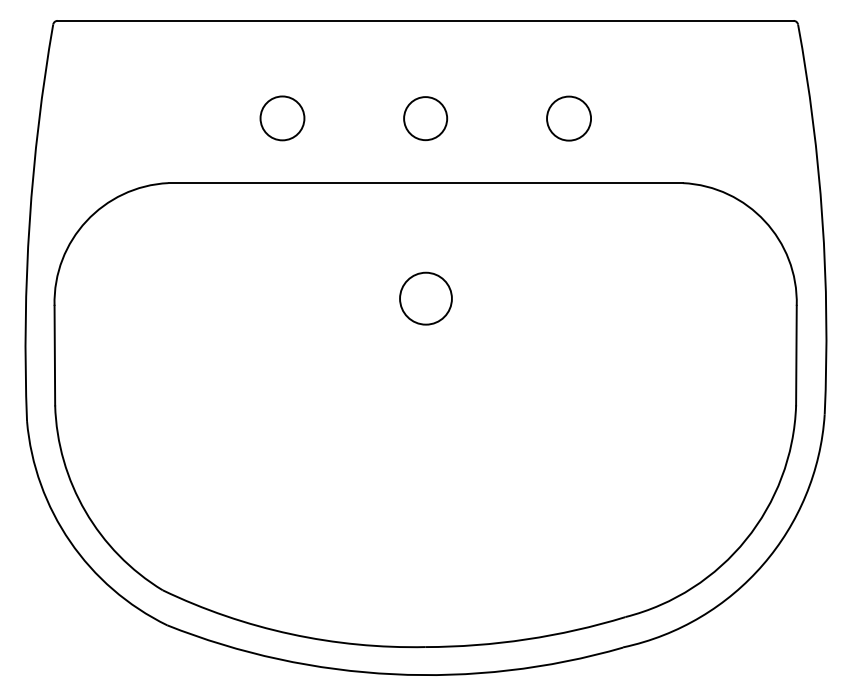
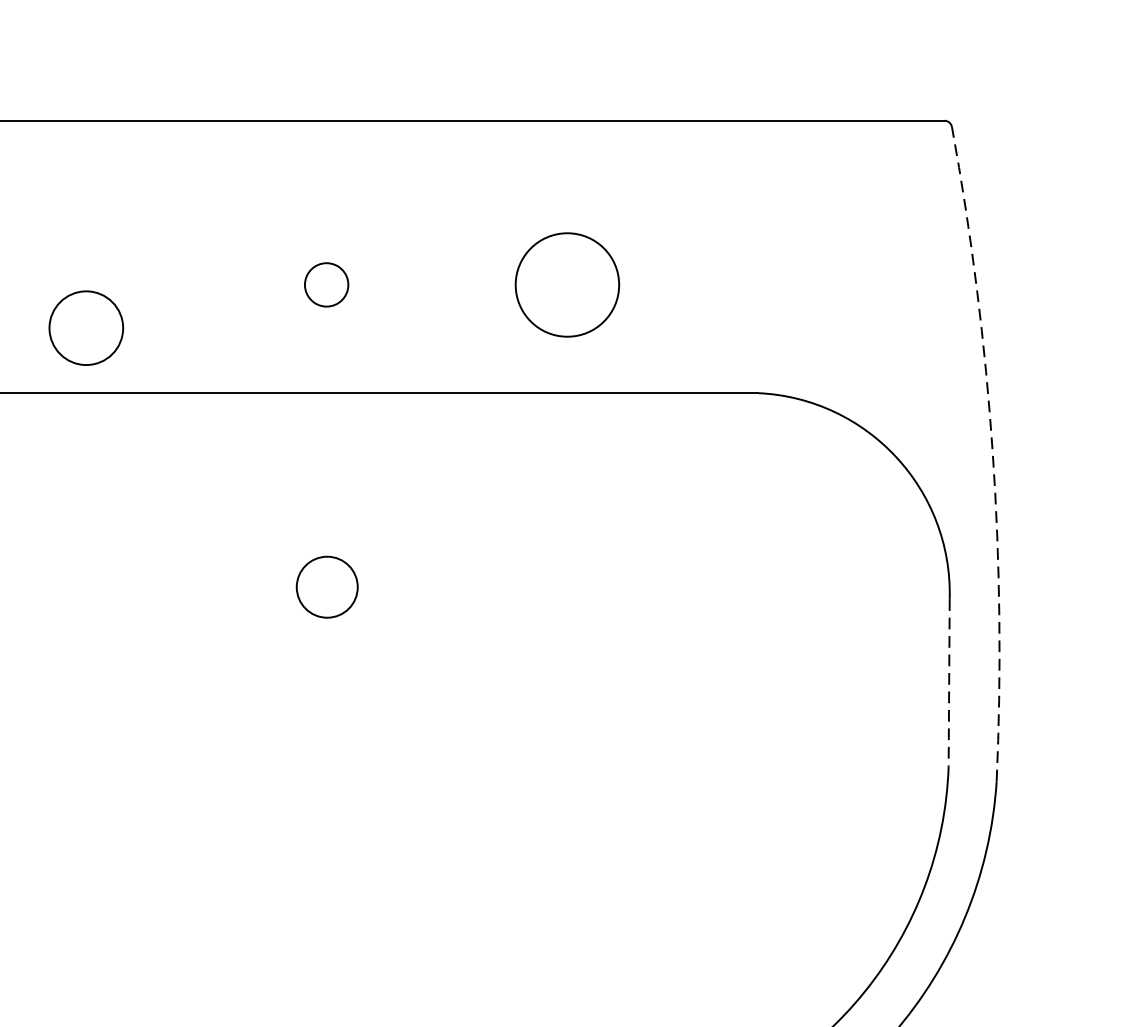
circle: (282, 118) -> (86, 328), moved
circle: (425, 118) -> (326, 284), size x0.6
circle: (568, 118) -> (566, 284), size x1.4
arc: (822, 218) -> (992, 452), solid -> dashed
circle: (425, 298) -> (326, 586), size x0.7
line: (796, 355) -> (949, 682), solid -> dashed

